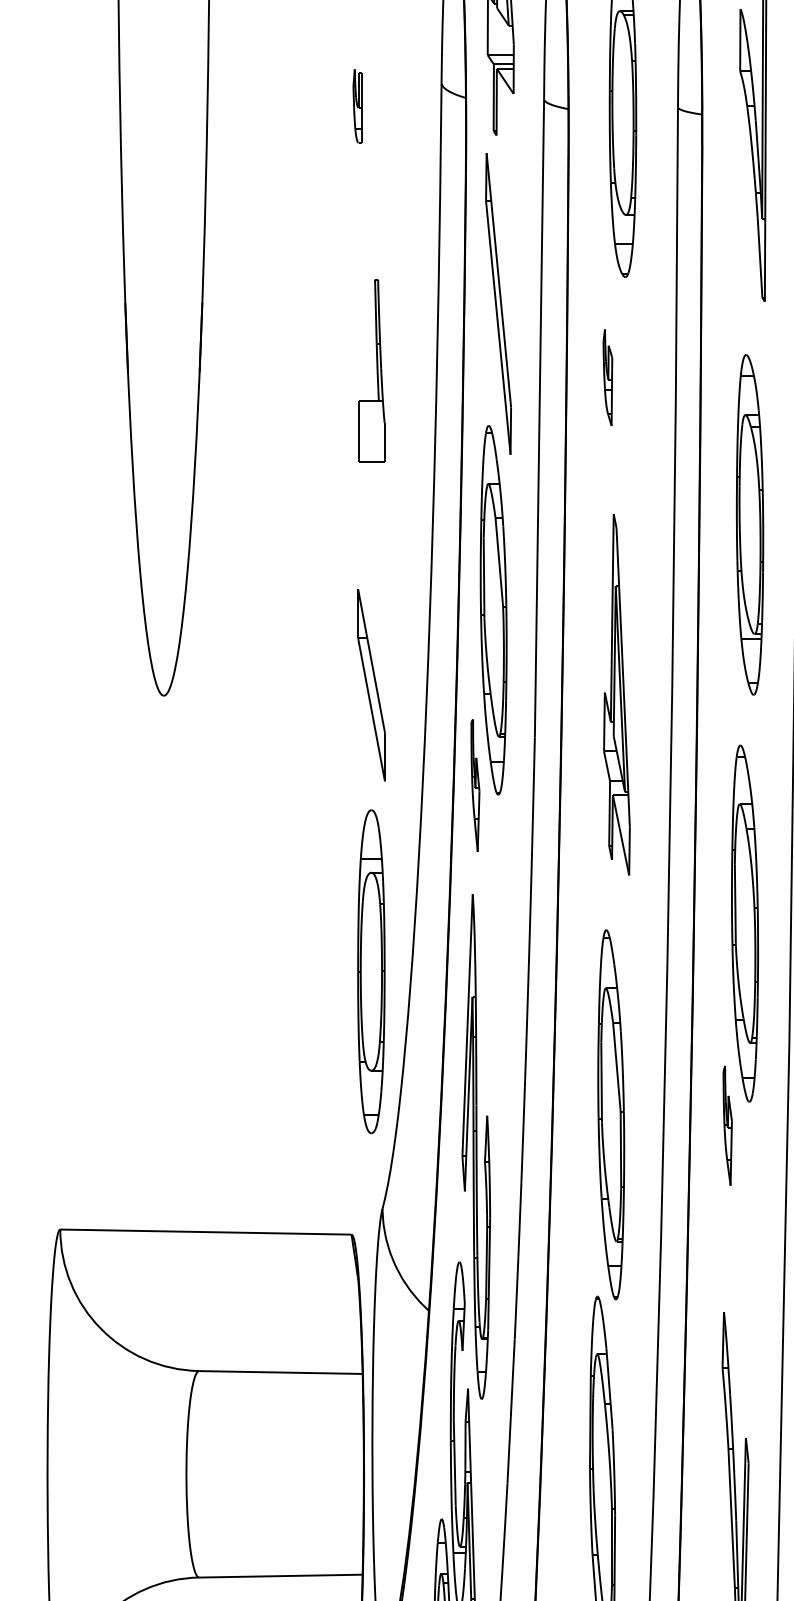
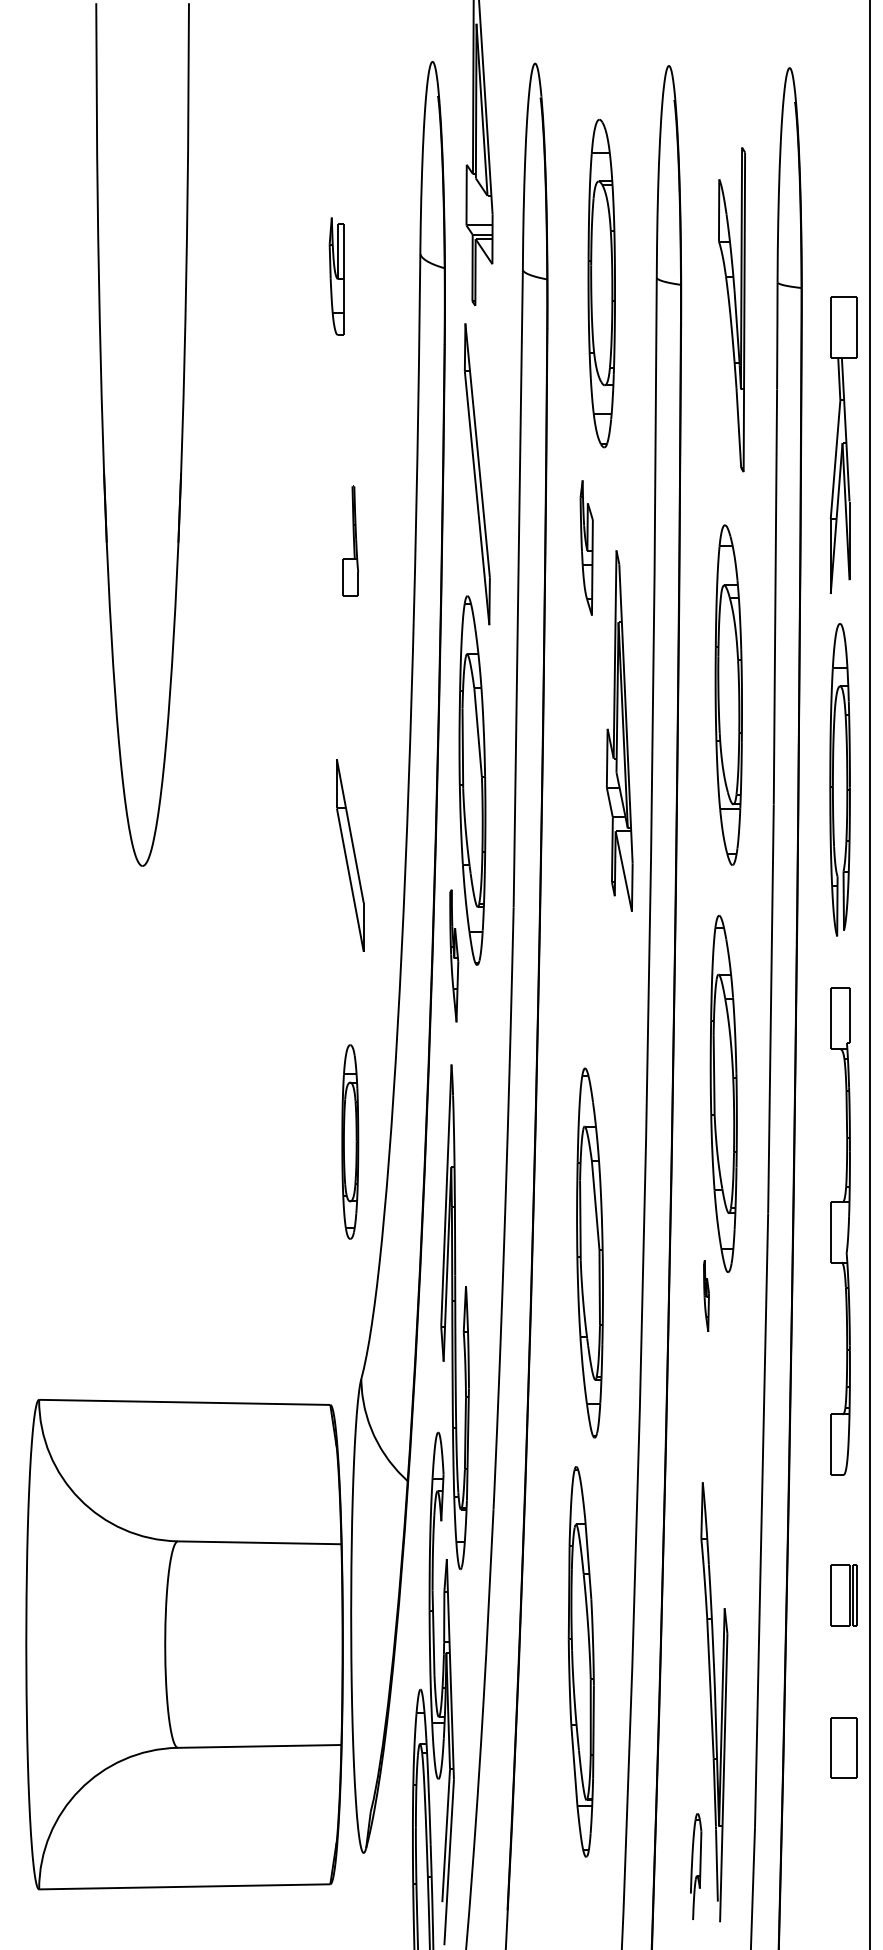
part: (357, 106) -> (336, 276), size x1.6
part: (371, 370) -> (350, 540), size x0.6
part: (607, 377) -> (586, 547), size x1.4
part: (616, 694) -> (619, 730), moved
part: (371, 971) -> (350, 1141), size x0.6
part: (610, 1114) -> (589, 1252), moved
part: (727, 1125) -> (706, 1295), size x0.6

